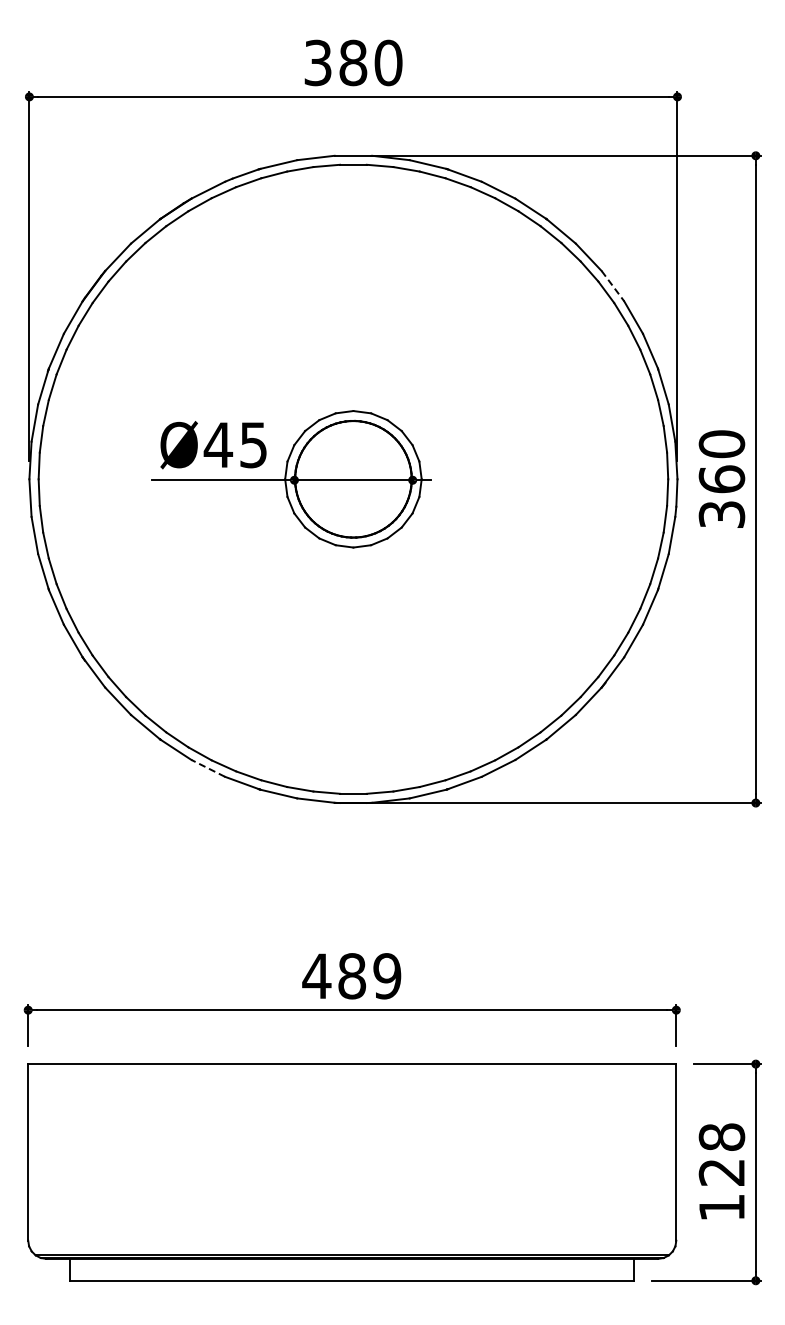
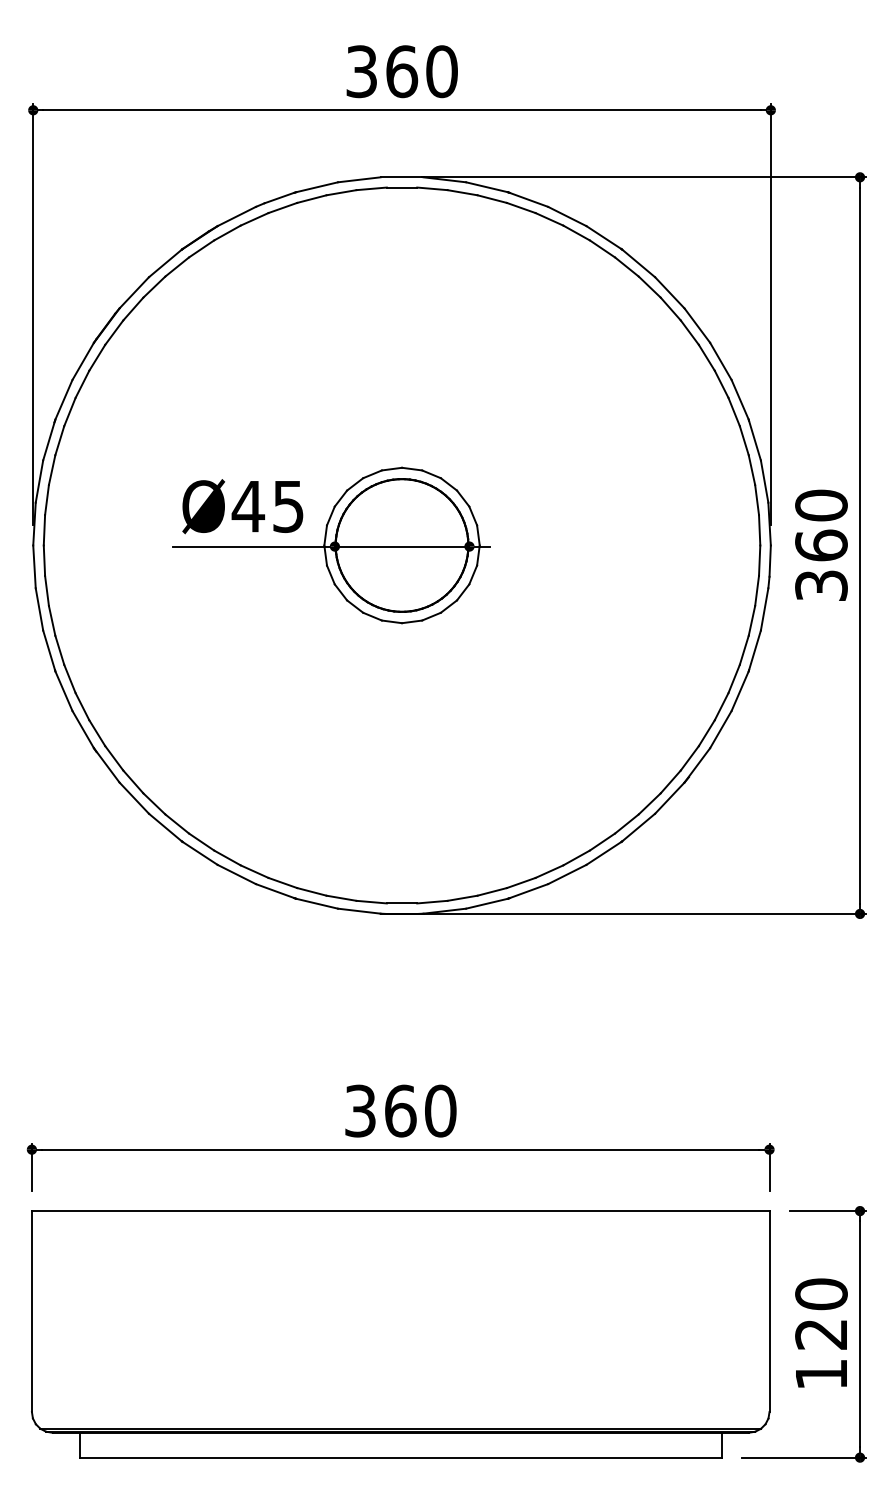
text: (353, 62) -> (402, 71), 380 -> 360
line: (612, 286) -> (696, 326), dashed -> solid
line: (208, 768) -> (237, 874), dashed -> solid
text: (351, 976) -> (399, 1111), 489 -> 360
text: (721, 1137) -> (820, 1294), 128 -> 120

